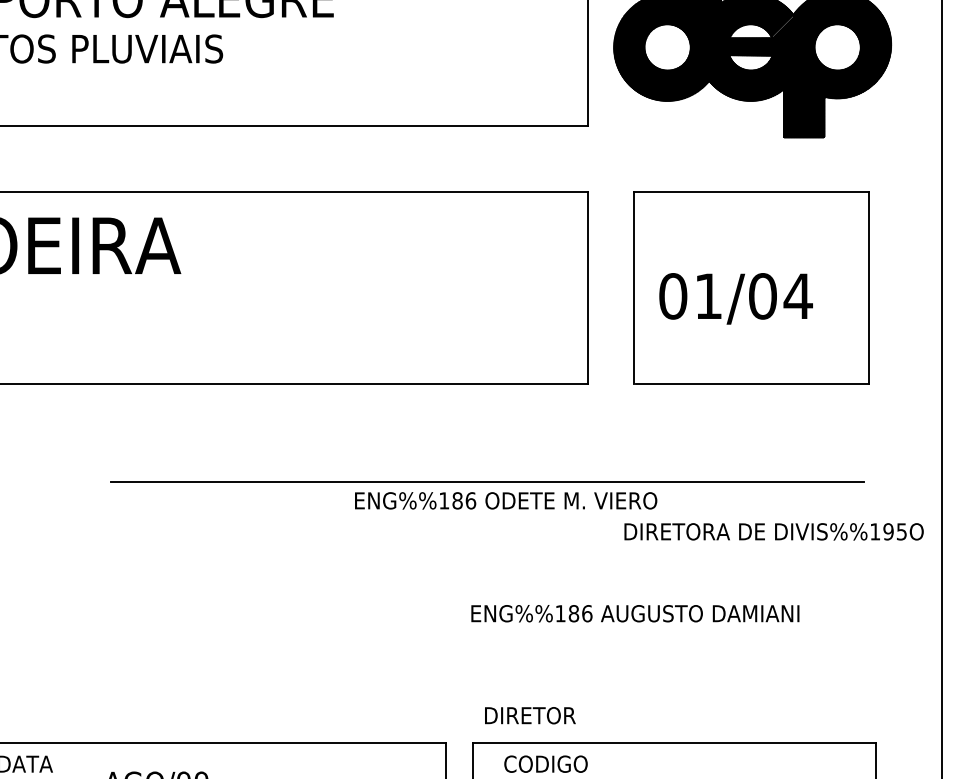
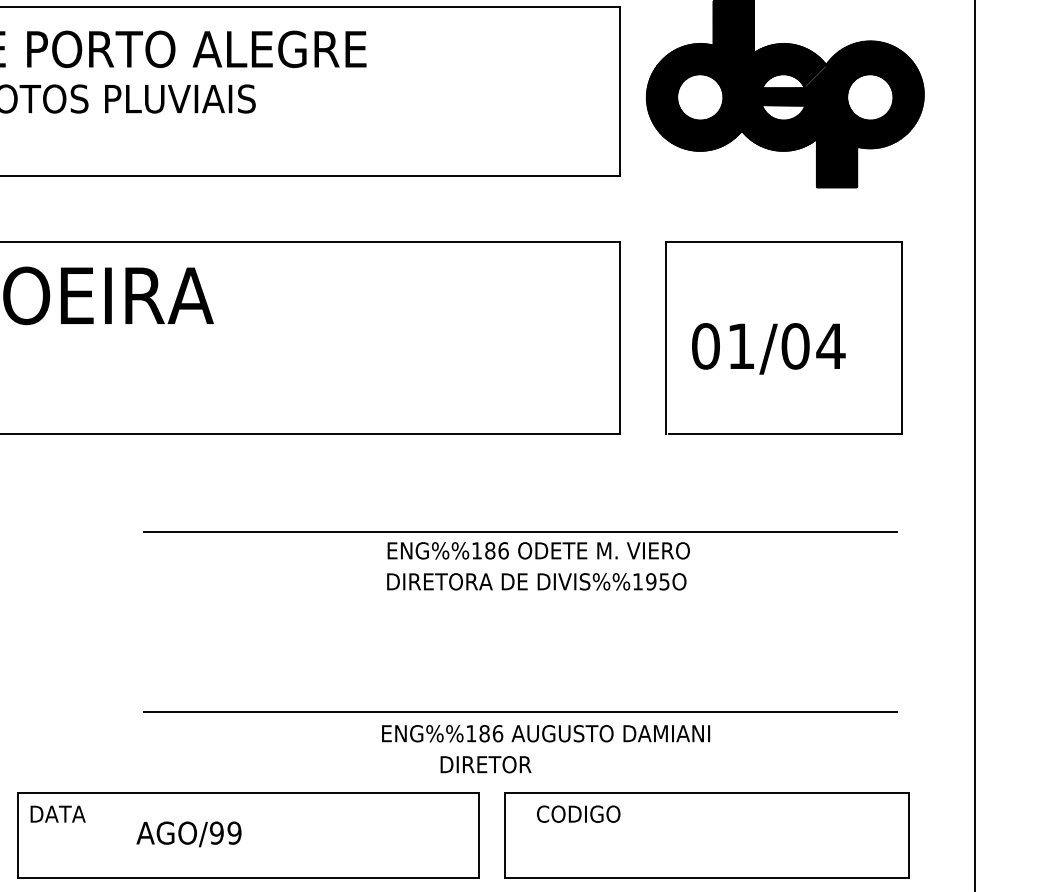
text: (773, 531) -> (536, 581), moved
text: (635, 613) -> (546, 733), moved
line: (487, 662) -> (520, 712), added
text: (529, 715) -> (485, 764), moved

